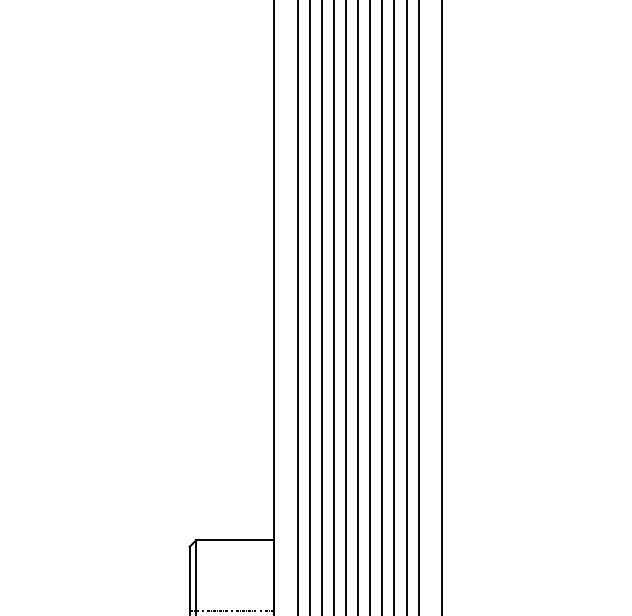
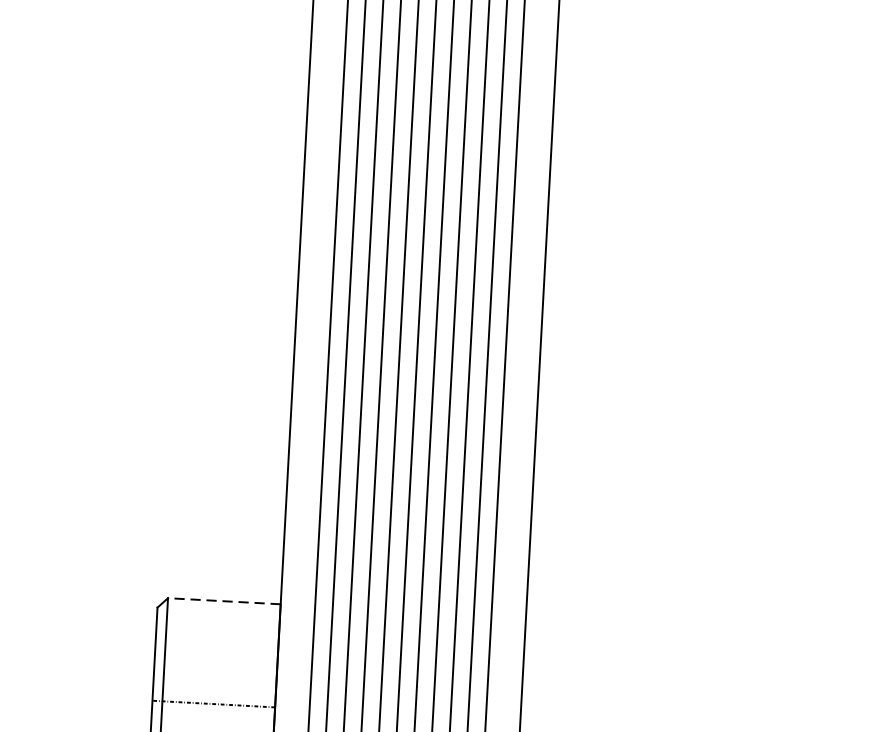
line: (235, 540) -> (224, 601), solid -> dashed

